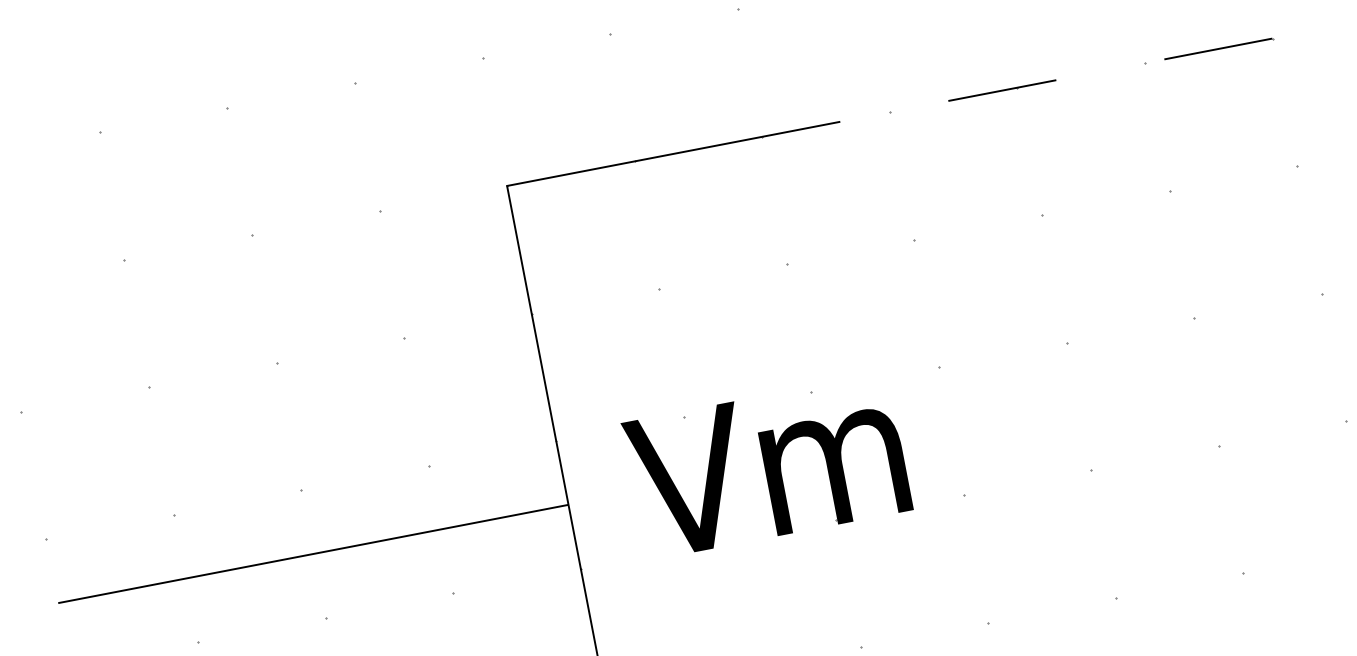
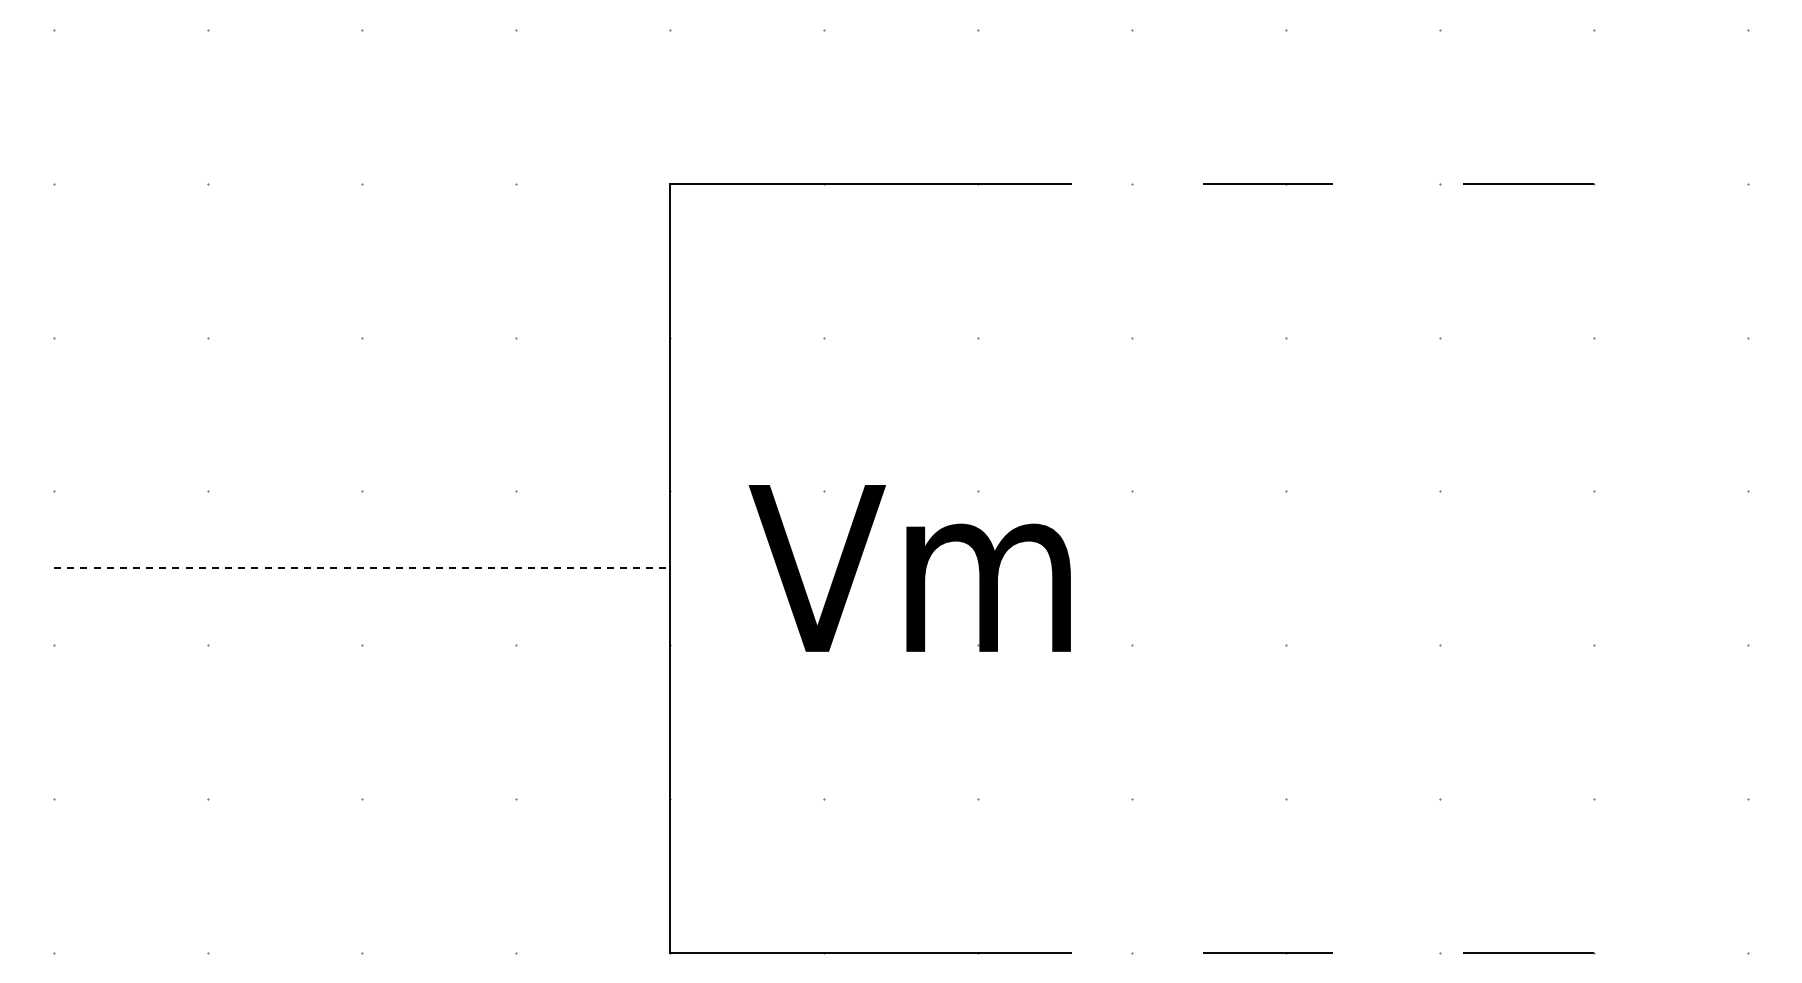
line: (313, 553) -> (362, 568), solid -> dashed

